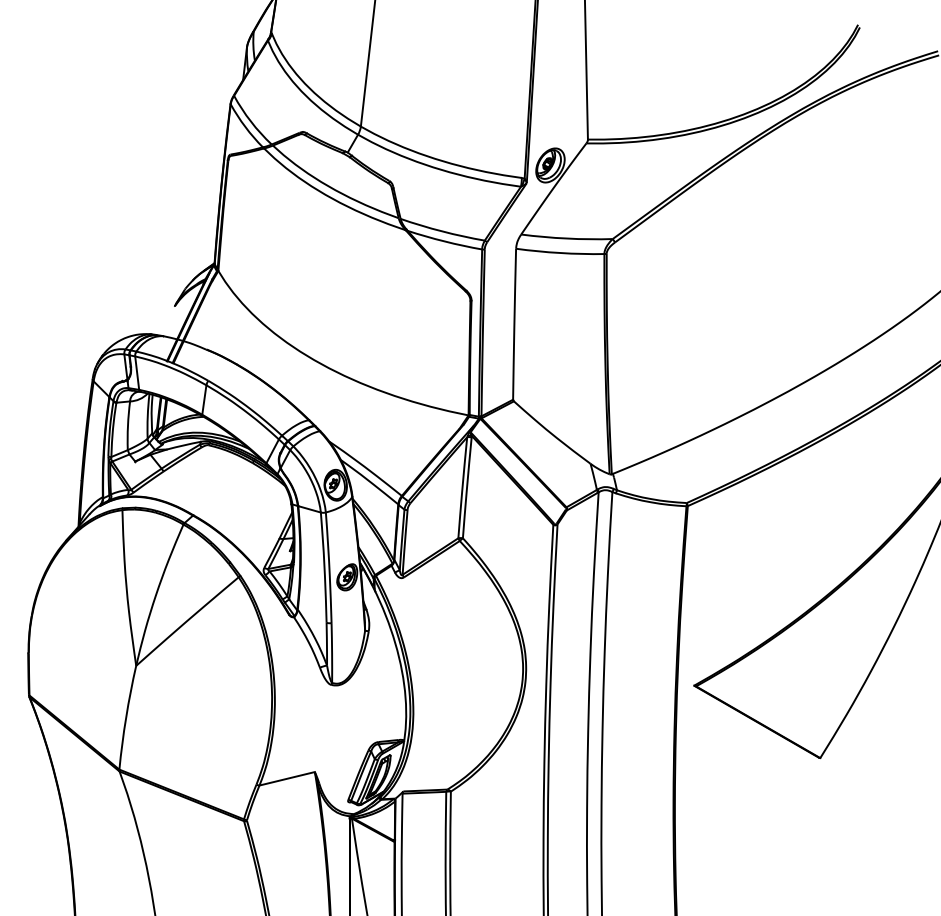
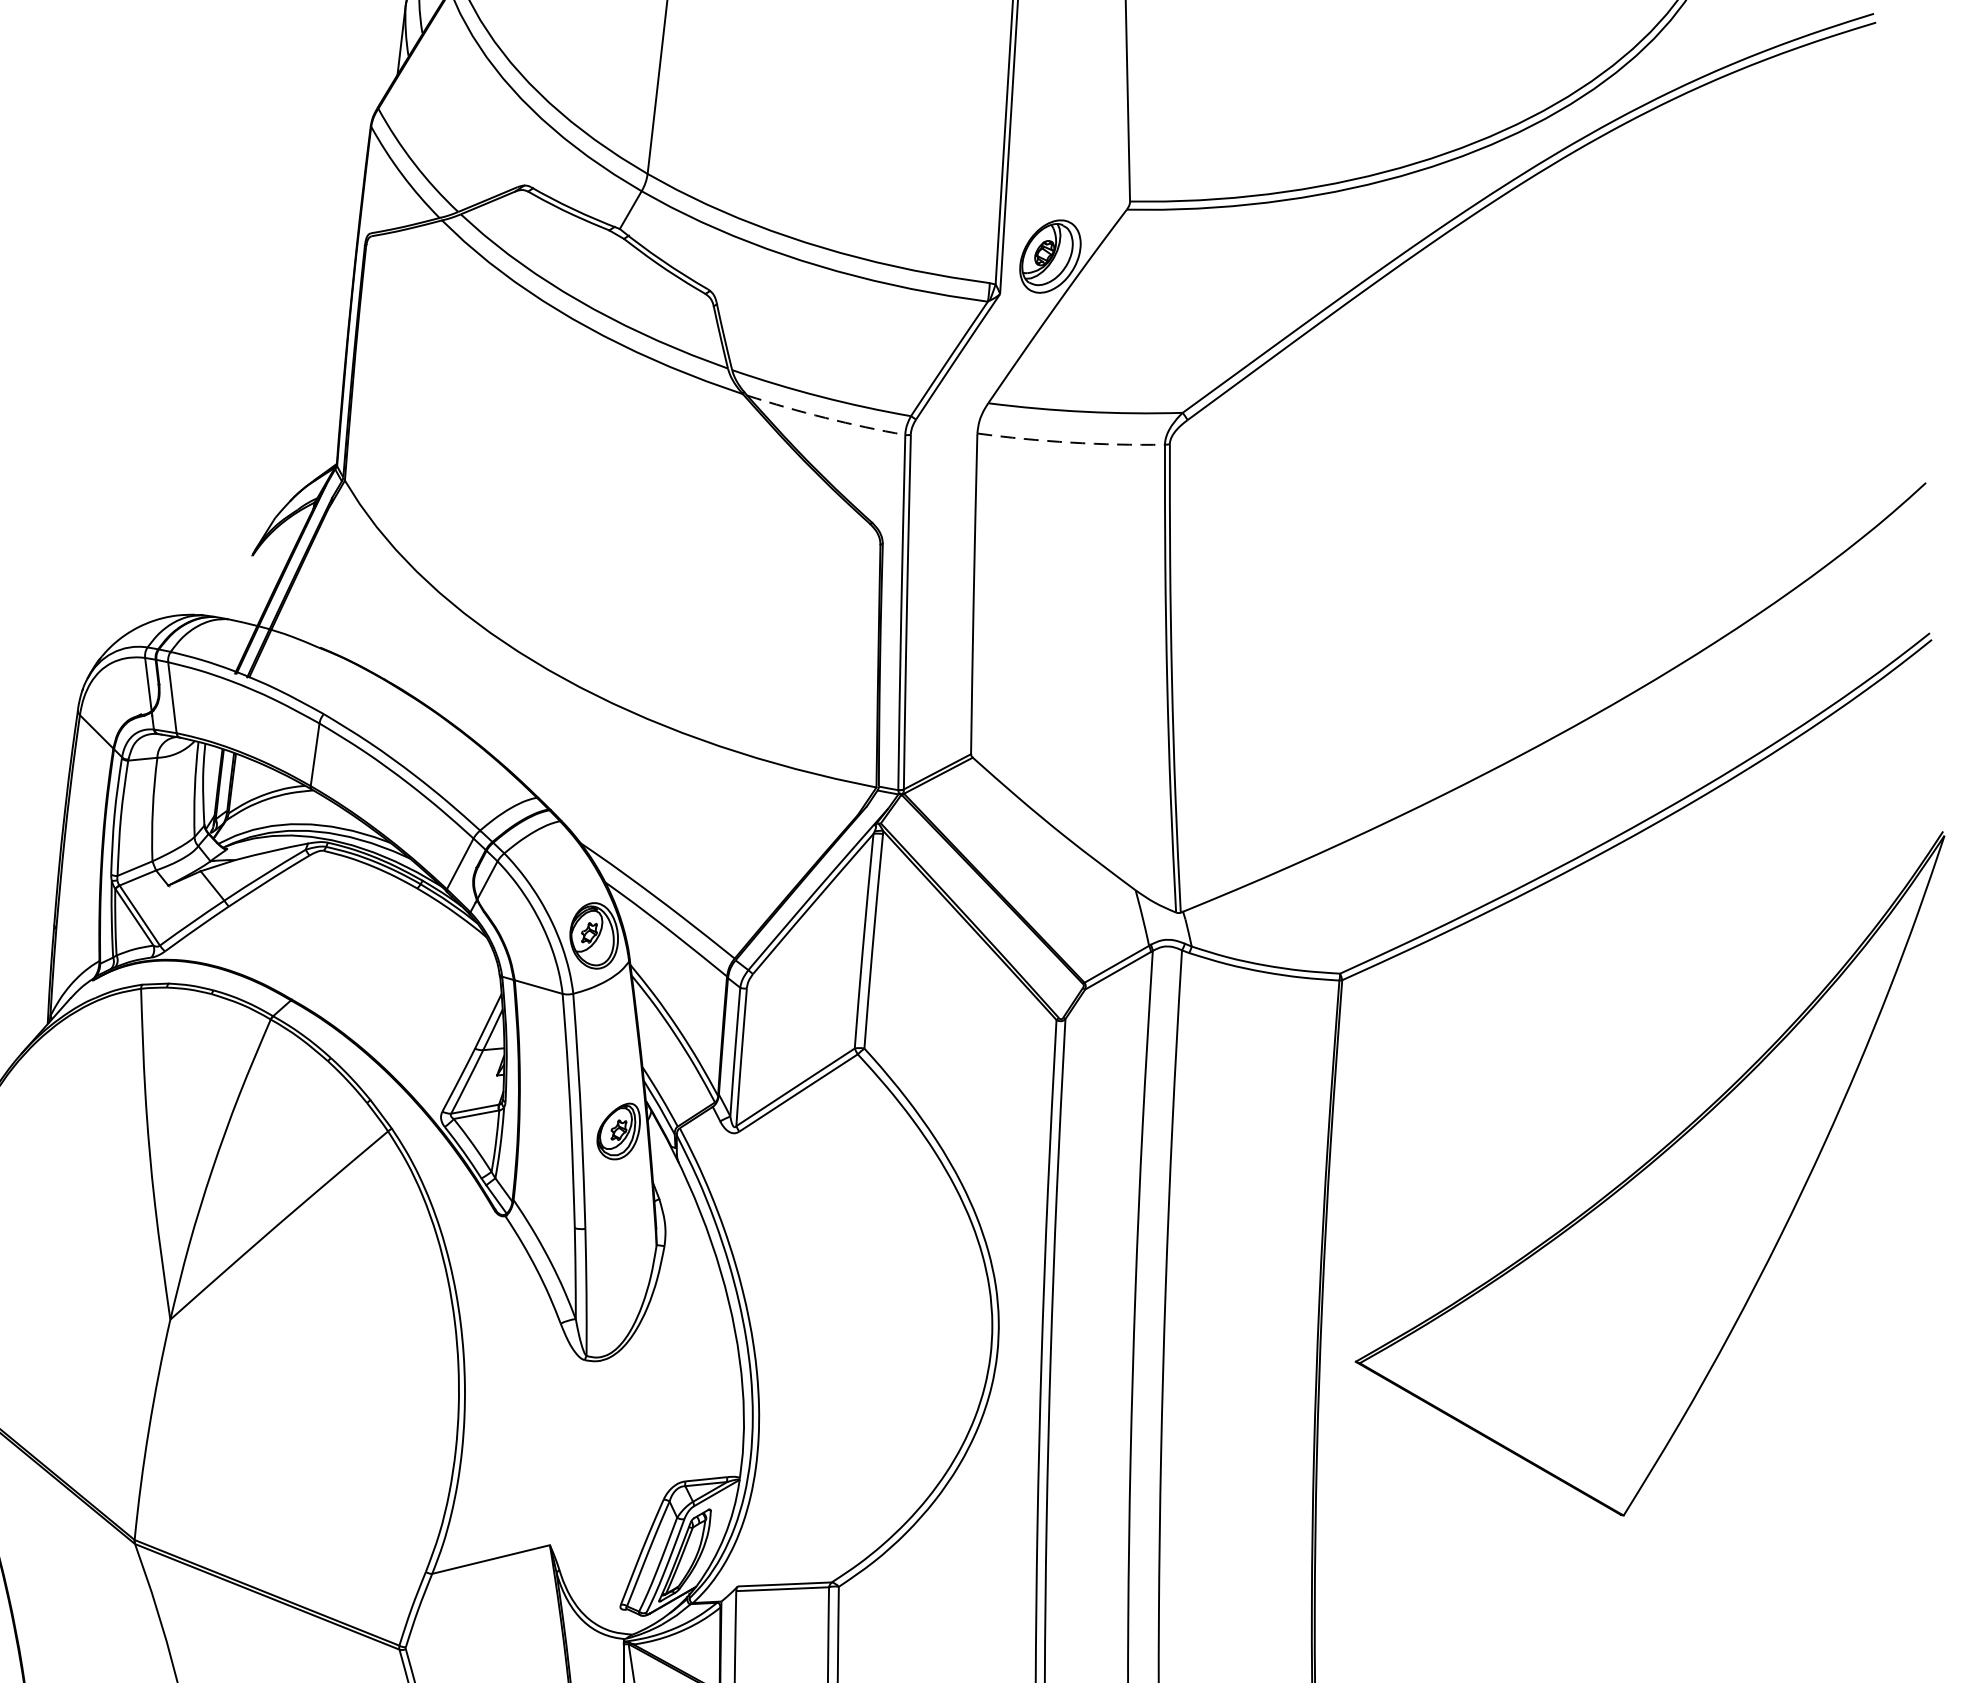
arc: (444, 241) -> (825, 418), solid -> dashed
arc: (560, 253) -> (1071, 443), solid -> dashed

